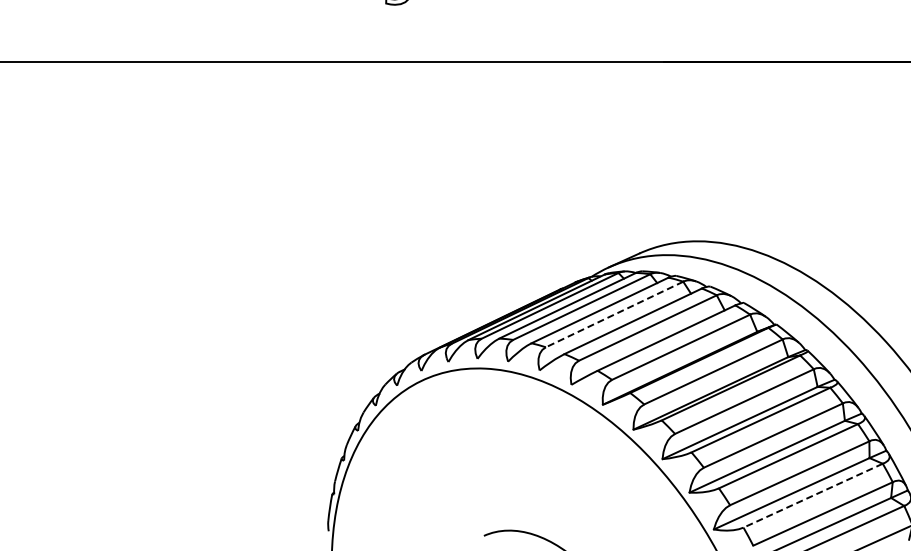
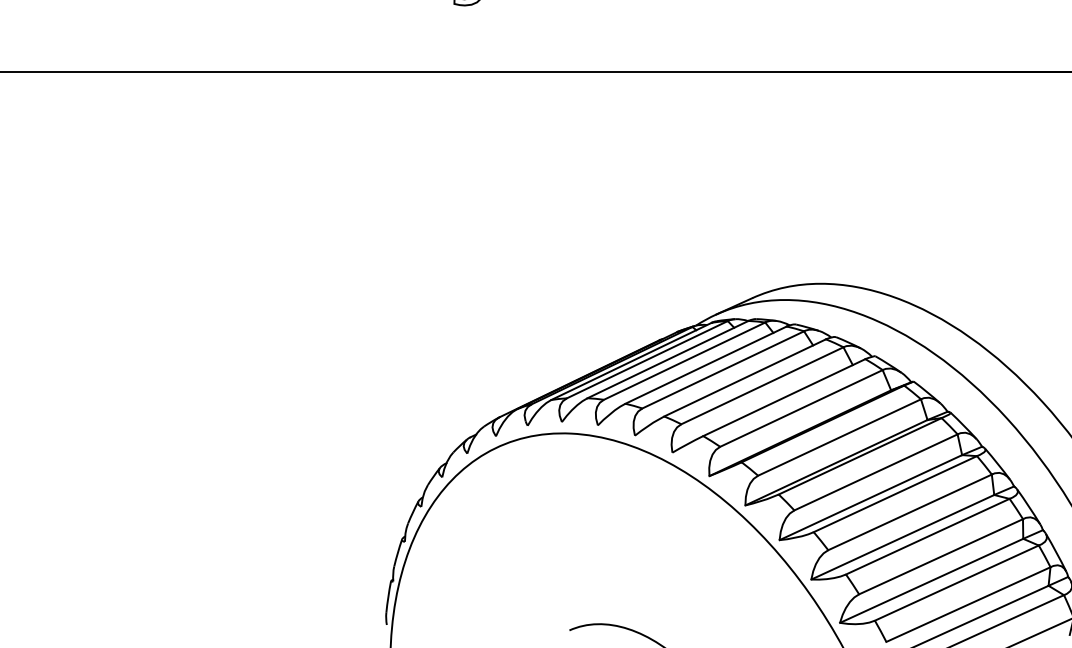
line: (614, 314) -> (723, 369), dashed -> solid
line: (813, 495) -> (957, 582), dashed -> solid

